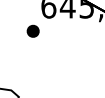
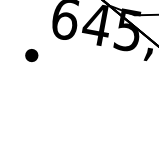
part: (32, 30) -> (30, 54), size x0.6

